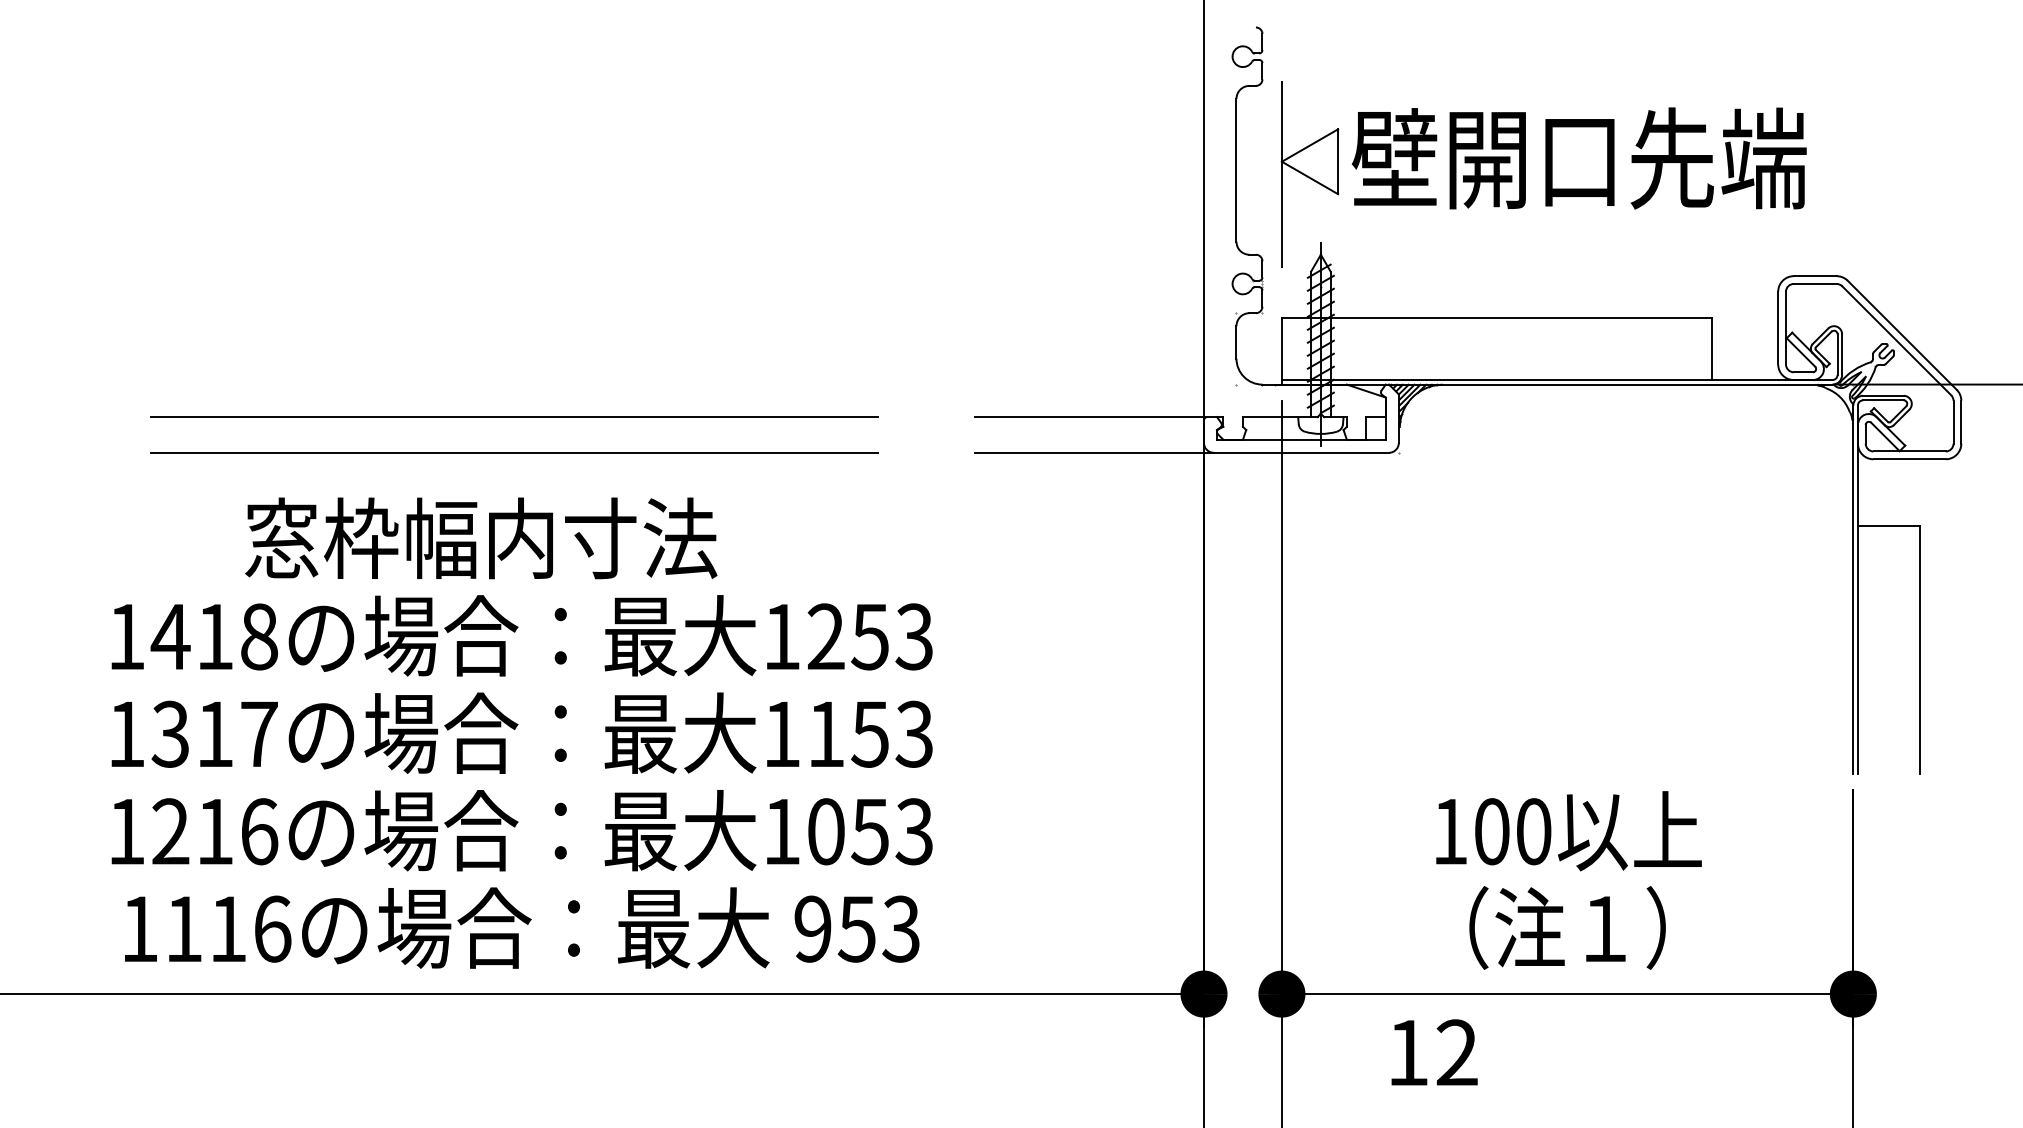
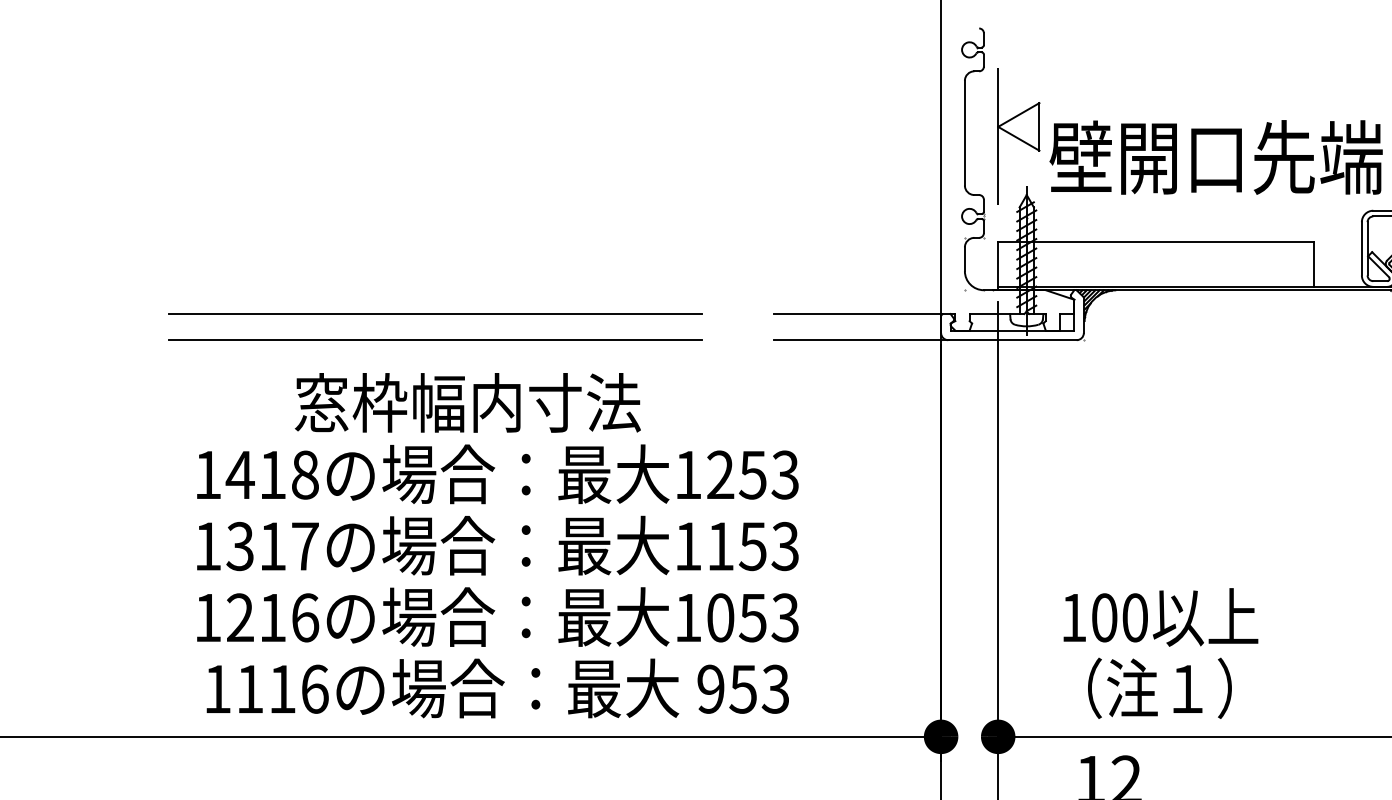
text: (1578, 158) -> (1215, 157), moved
text: (521, 732) -> (497, 545), moved
text: (1568, 880) -> (1160, 653), moved

